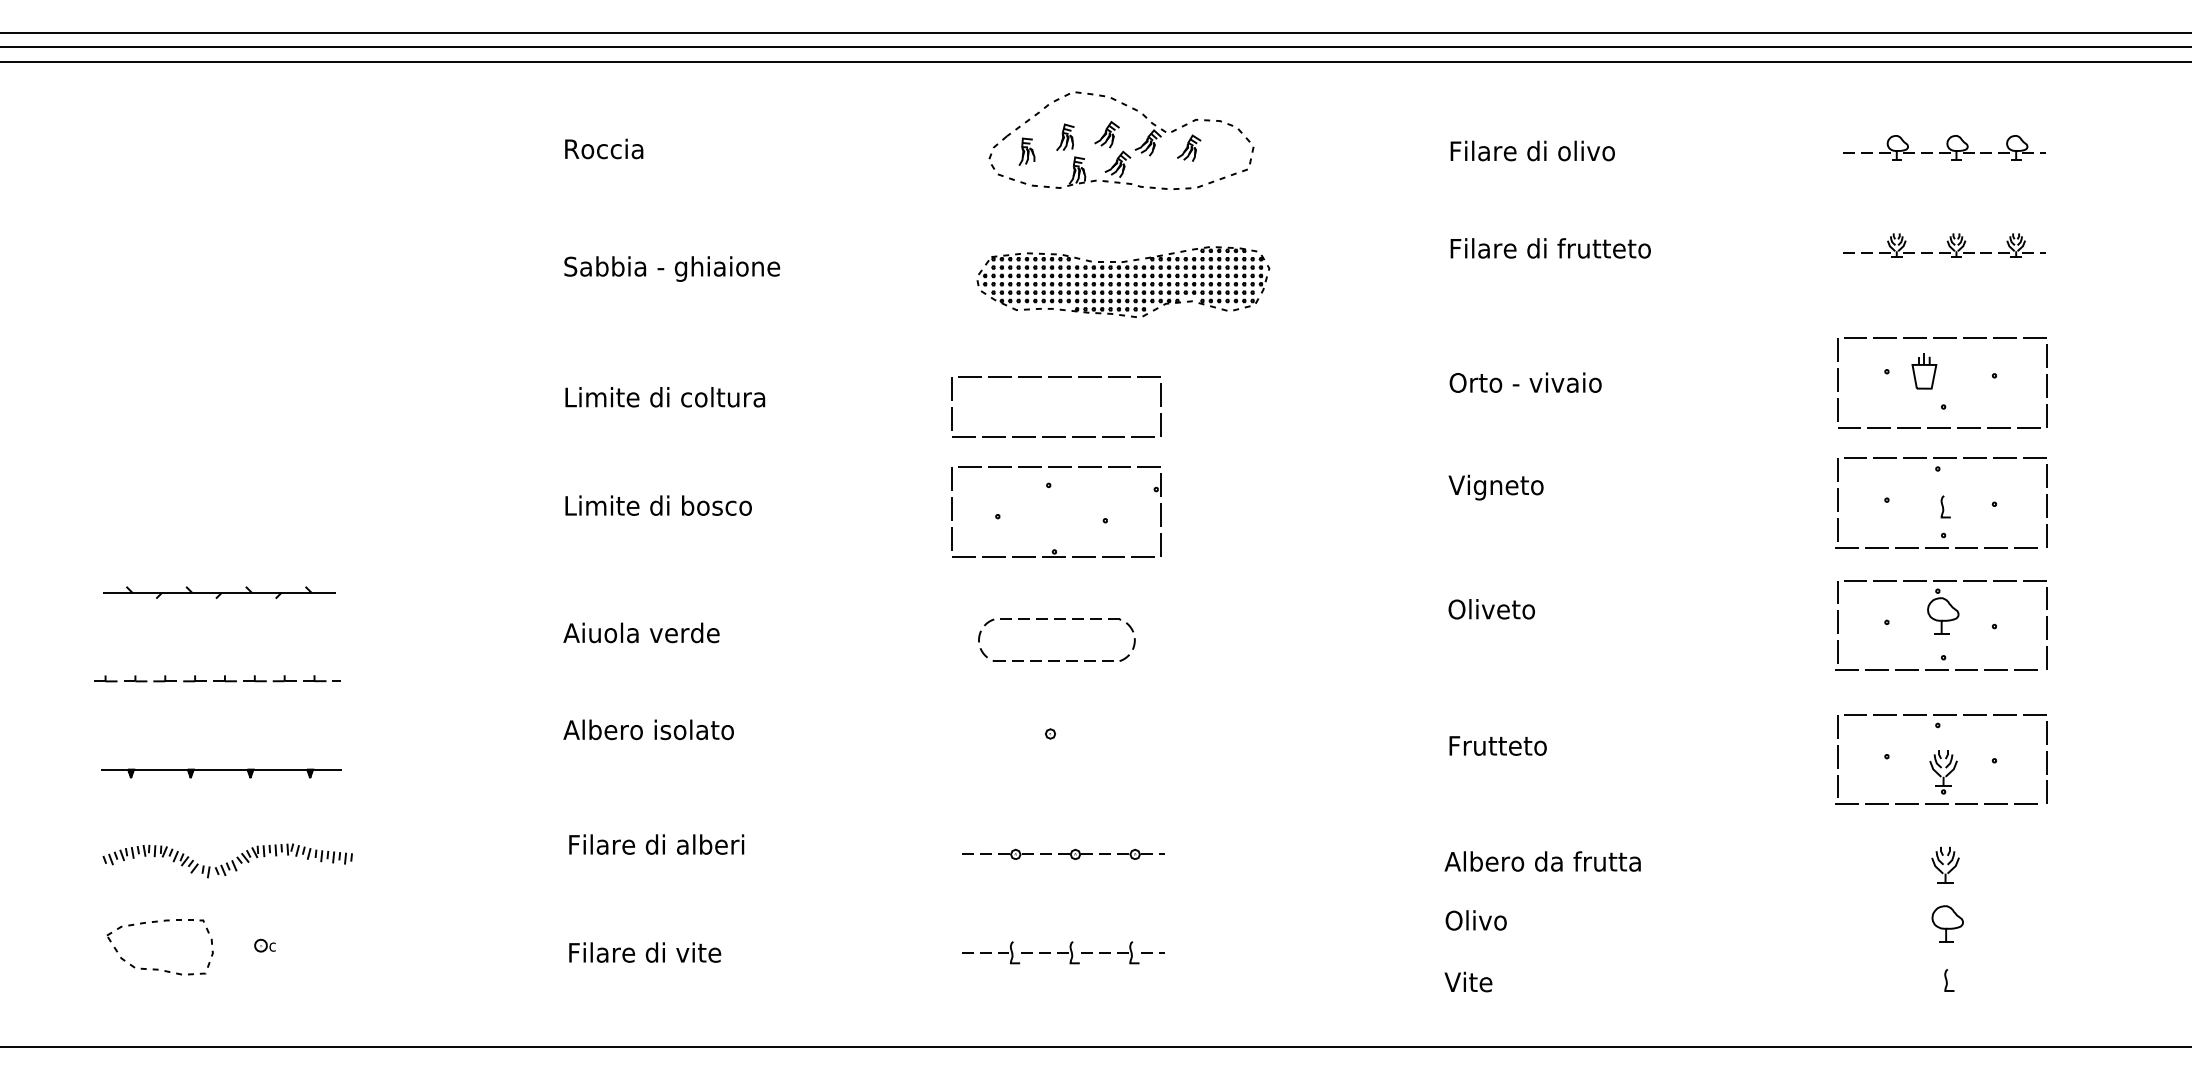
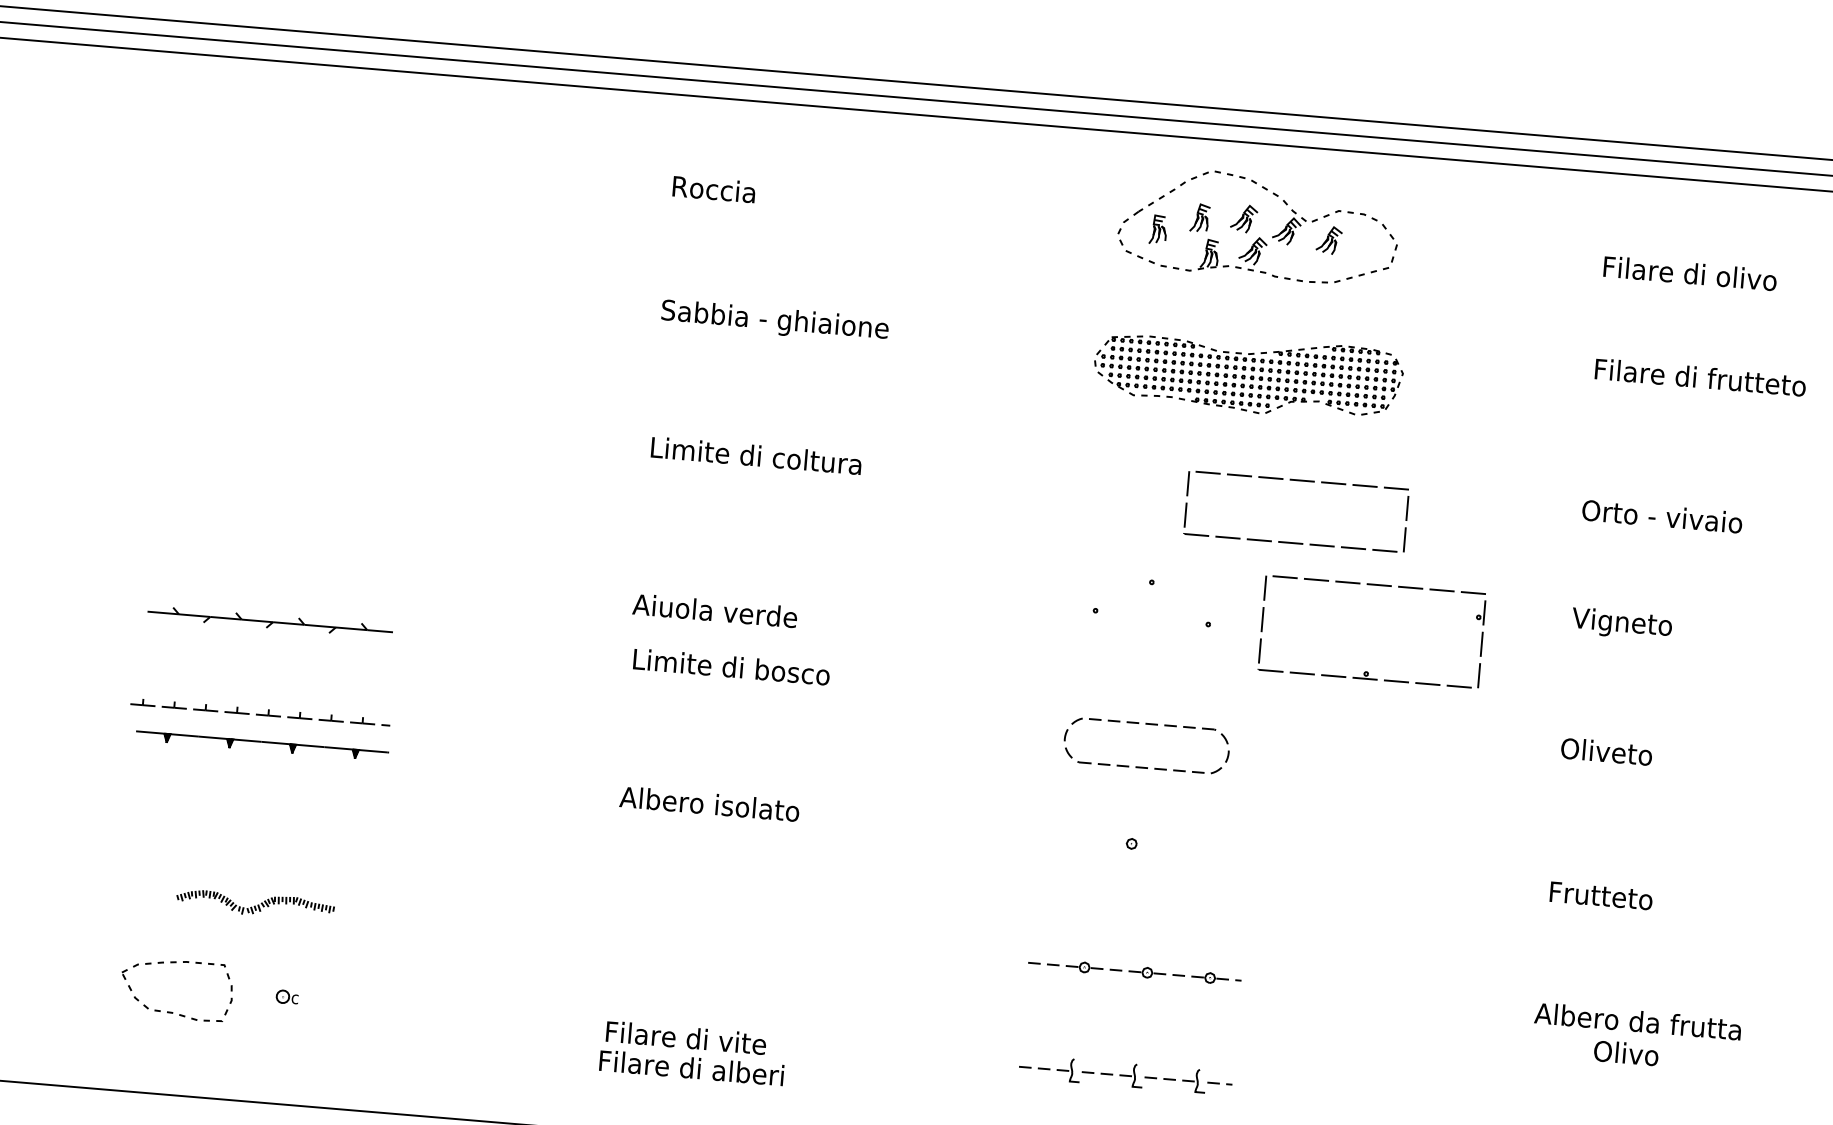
part: (1056, 377) -> (1298, 480), moved
text: (658, 505) -> (731, 666), moved
part: (1055, 549) -> (1367, 671), moved
text: (641, 632) -> (715, 610), moved
part: (221, 773) -> (262, 746), moved
text: (656, 844) -> (691, 1067), moved
part: (227, 860) -> (255, 904), size x0.6
text: (1475, 920) -> (1625, 1053), moved

